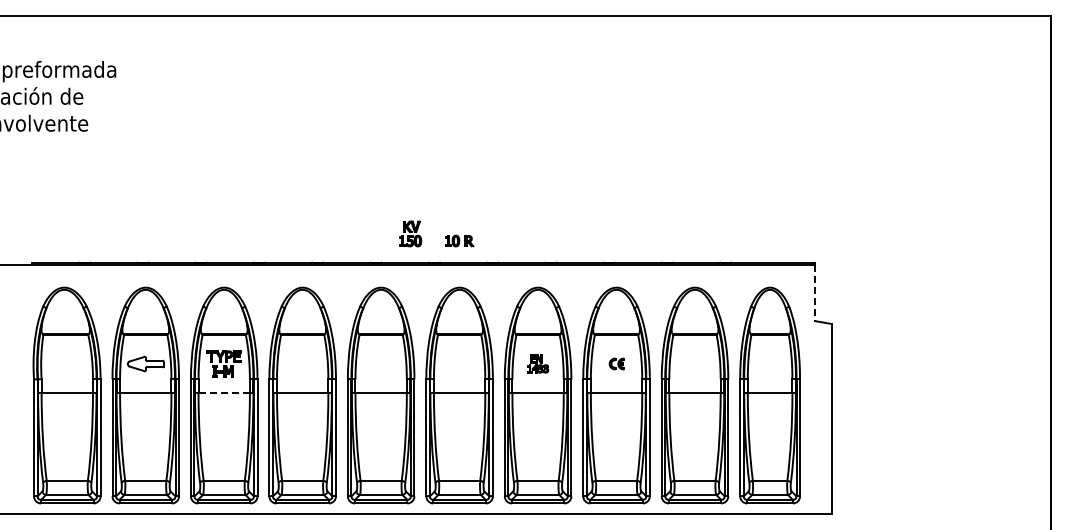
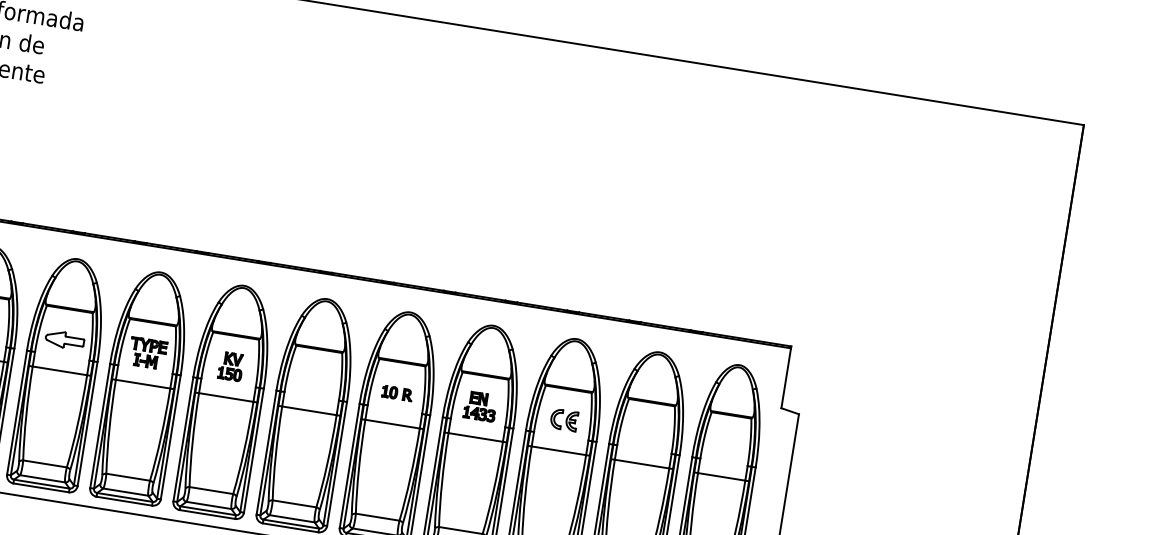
part: (410, 233) -> (231, 366), moved
part: (459, 240) -> (397, 392), moved
line: (814, 293) -> (785, 378), dashed -> solid
part: (538, 363) -> (481, 406), size x1.43
part: (616, 363) -> (563, 419), size x1.67
line: (224, 393) -> (143, 384), dashed -> solid

